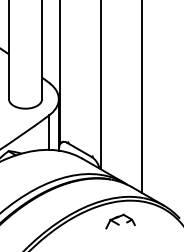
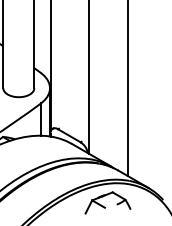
part: (120, 221) -> (107, 202), size x1.67

